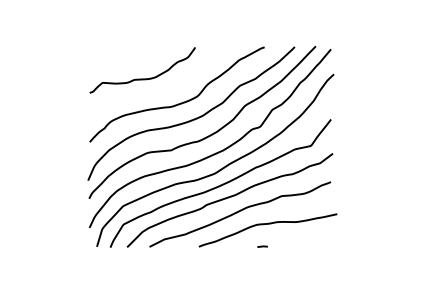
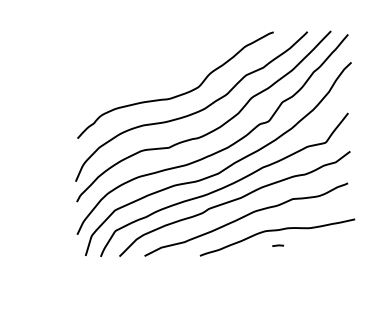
curve: (142, 78) -> (136, 67), removed
curve: (262, 246) -> (278, 245), moved

